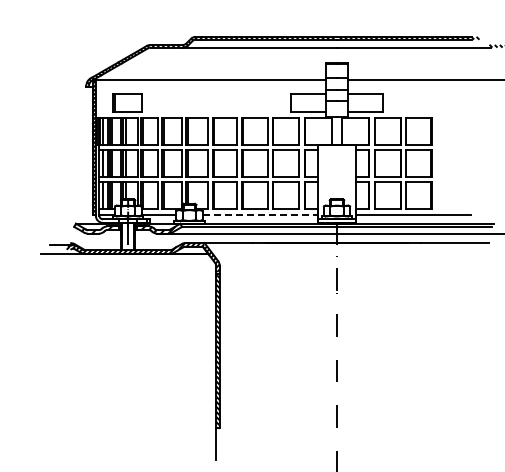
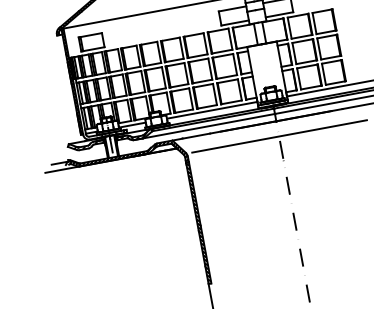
line: (260, 214) -> (212, 110), dashed -> solid
line: (337, 262) -> (279, 136), added

